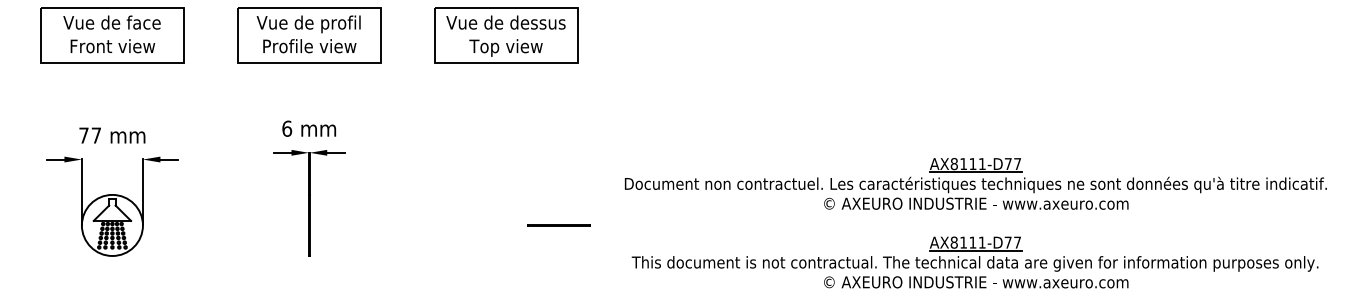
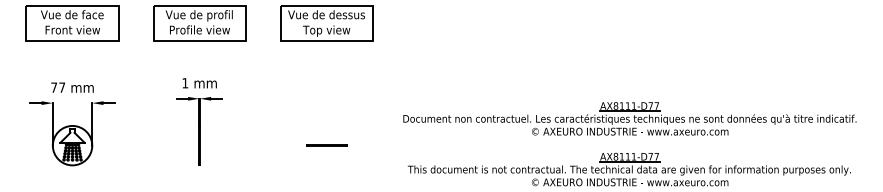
text: (287, 129) -> (185, 83), 6 -> 1
line: (558, 225) -> (326, 145), moved

